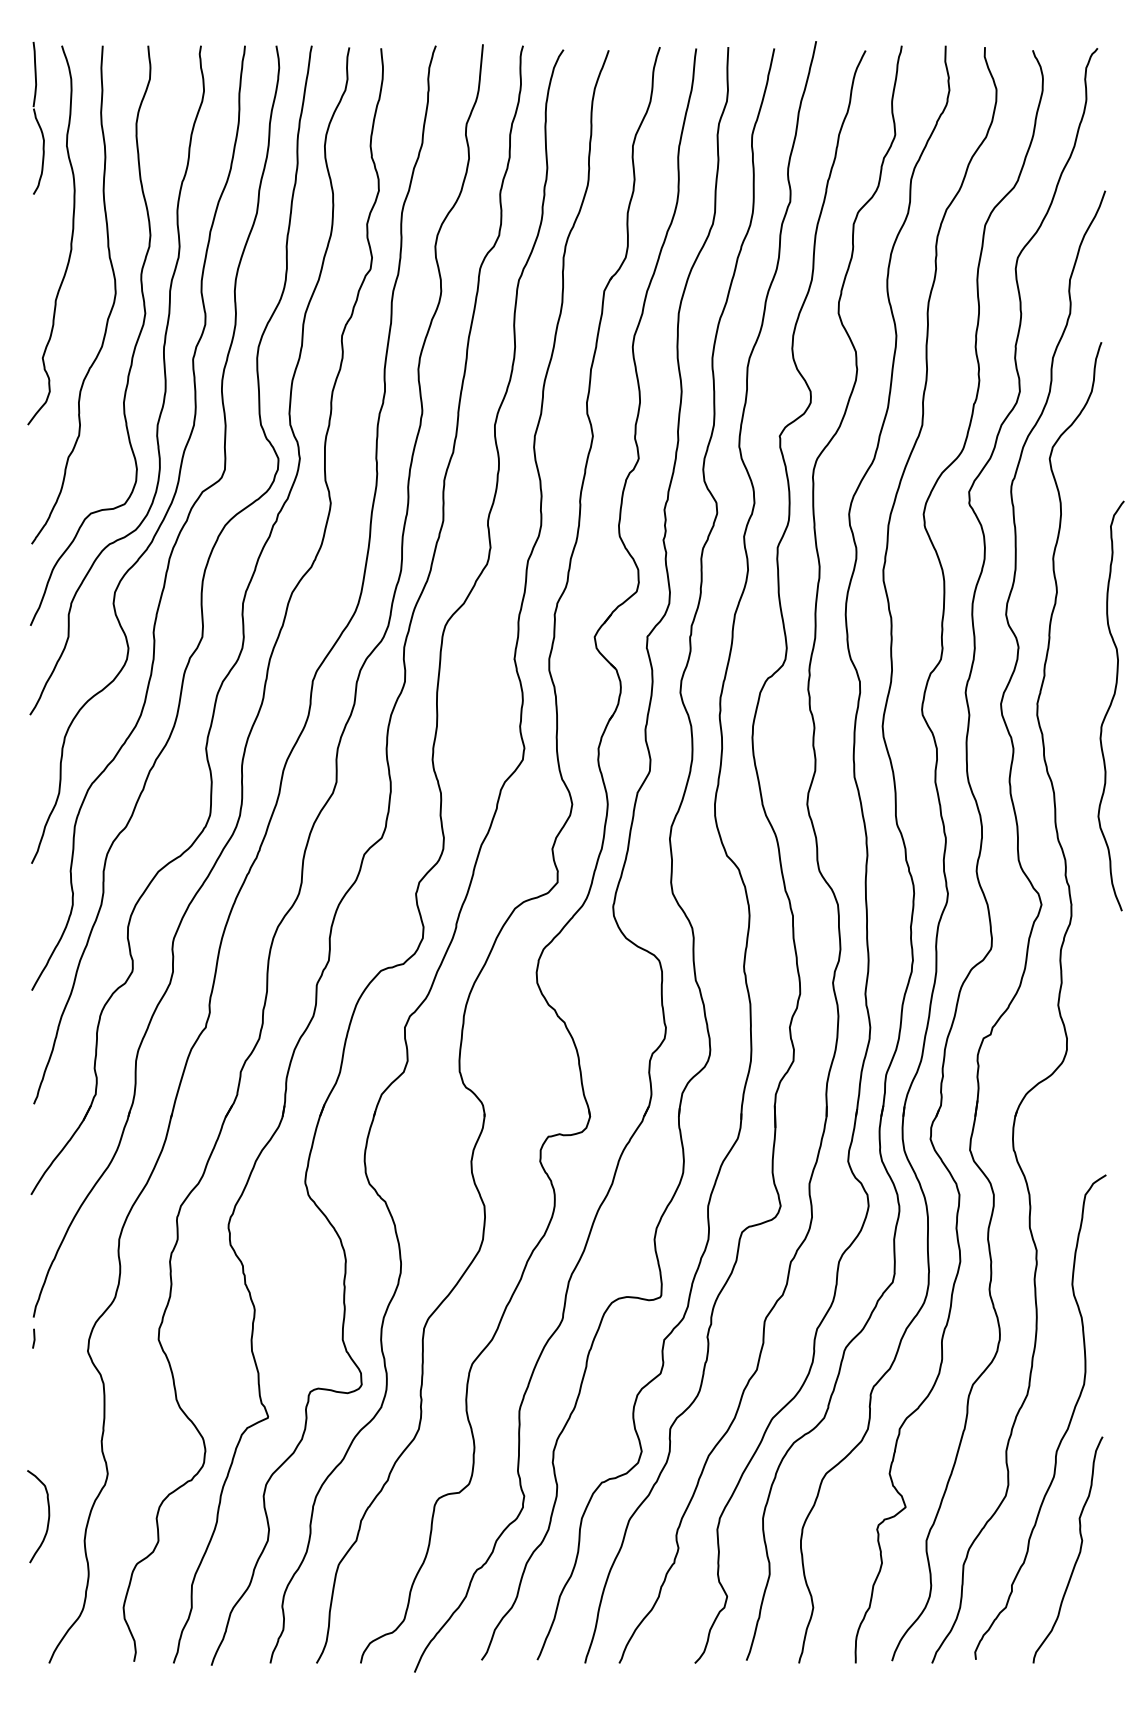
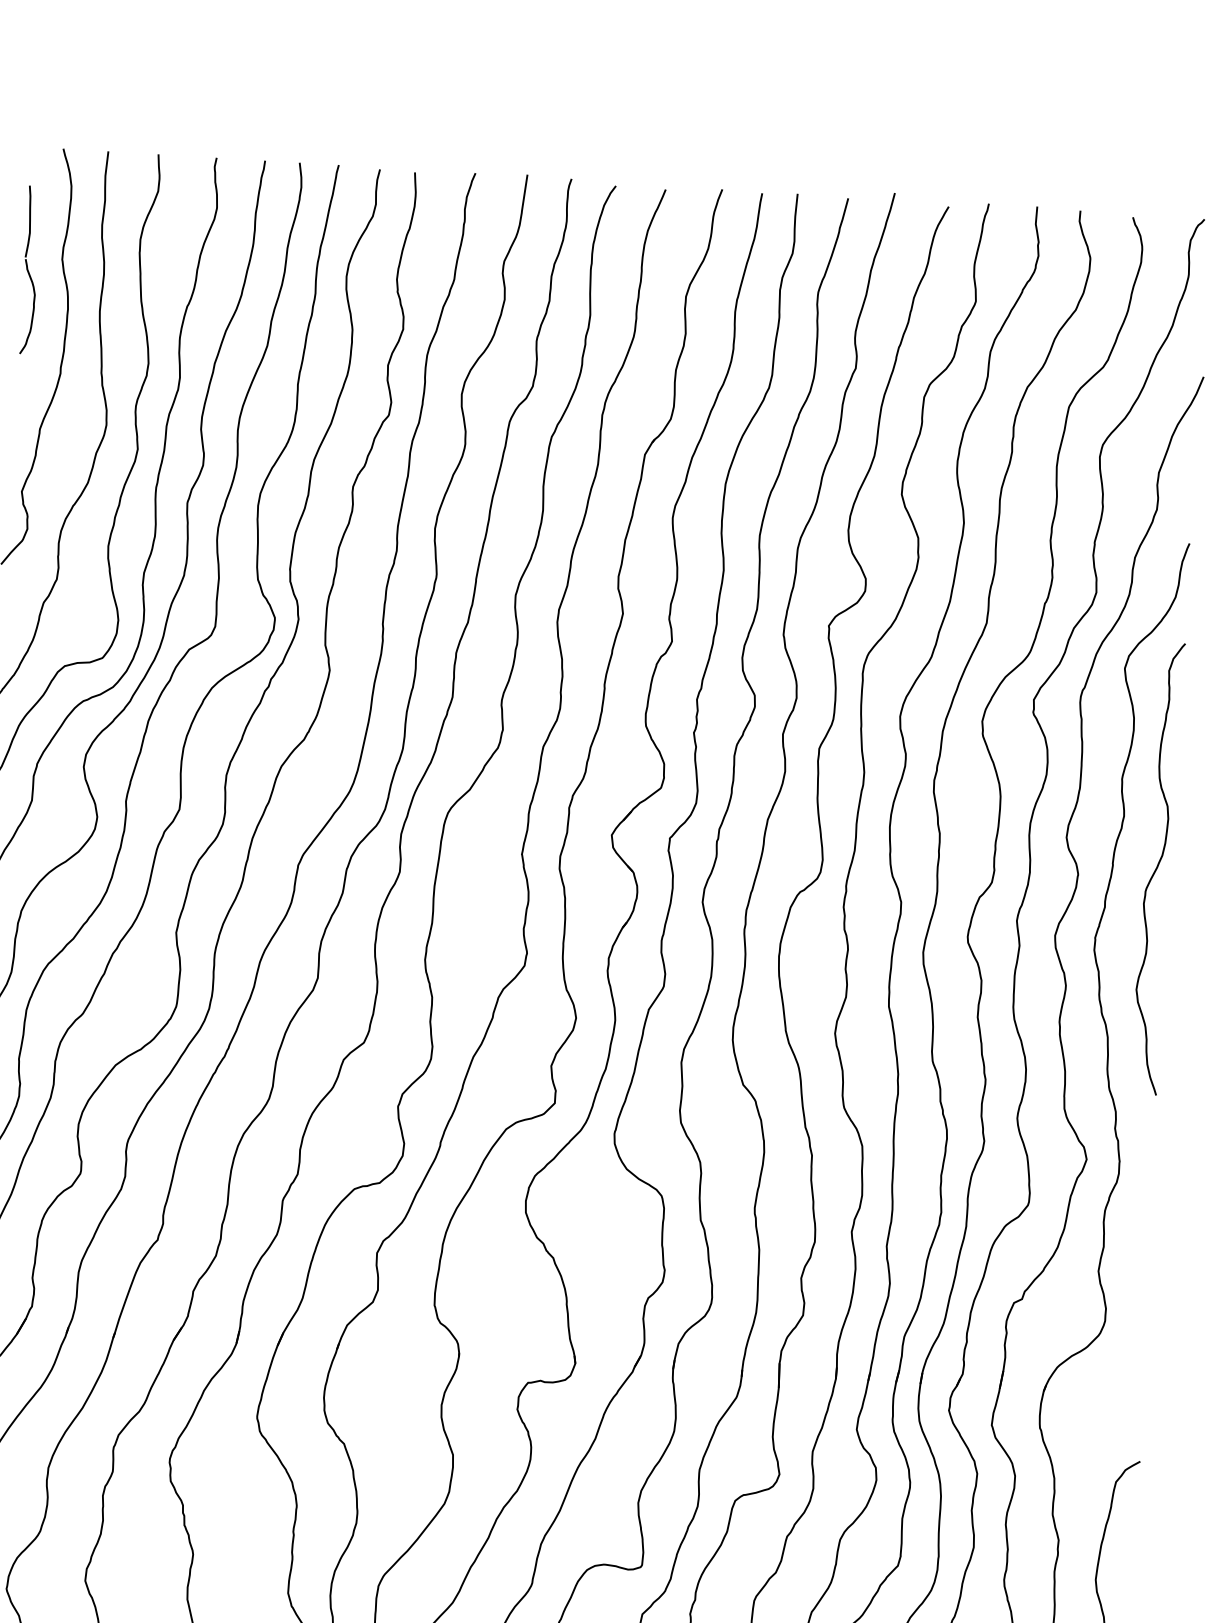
part: (38, 118) -> (30, 270), moved
curve: (1110, 705) -> (1157, 868), moved

